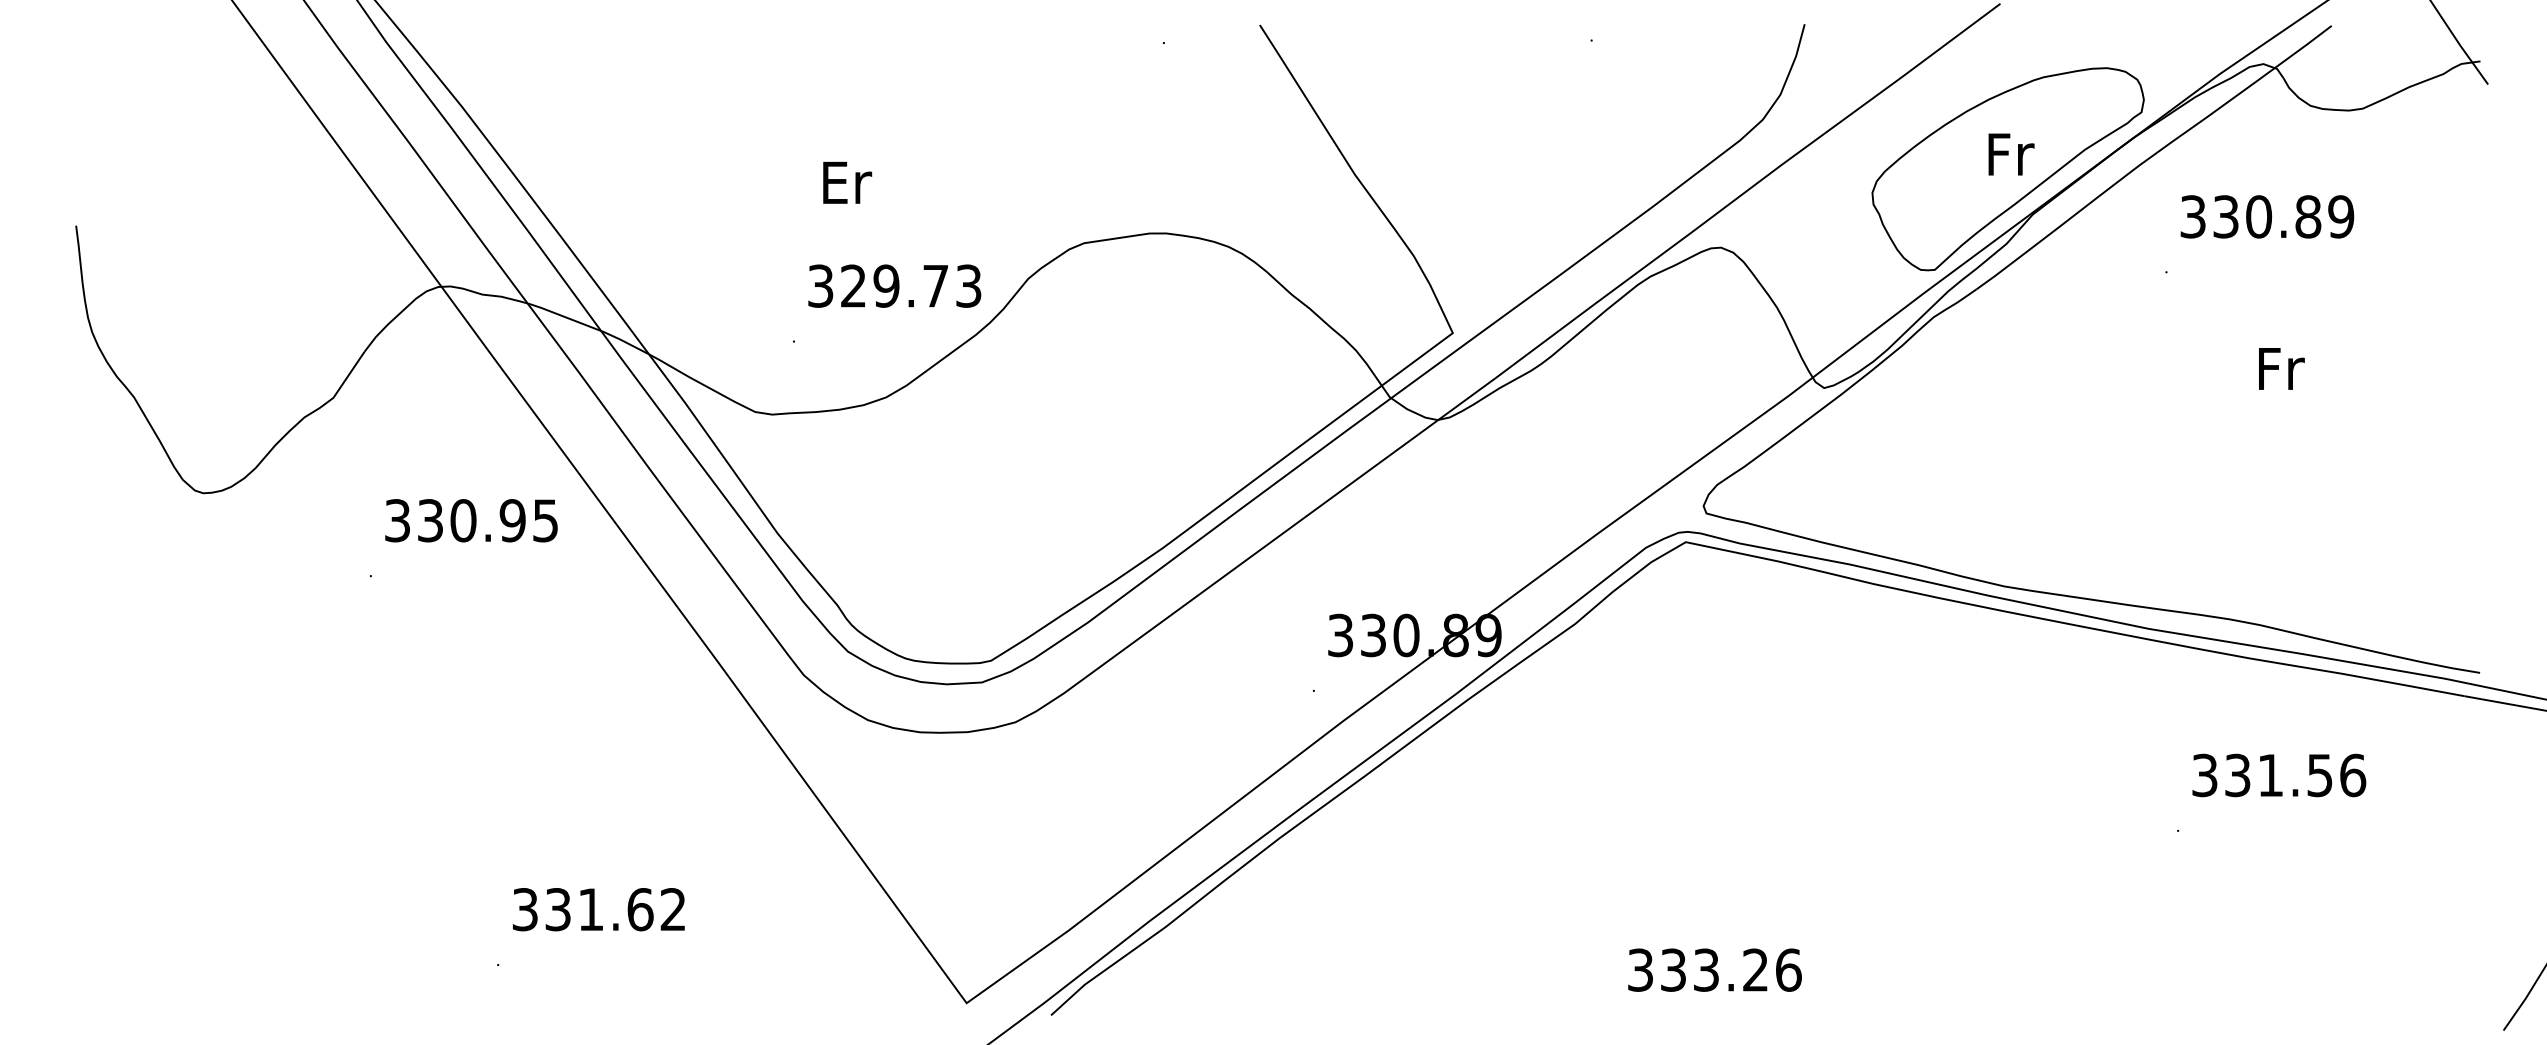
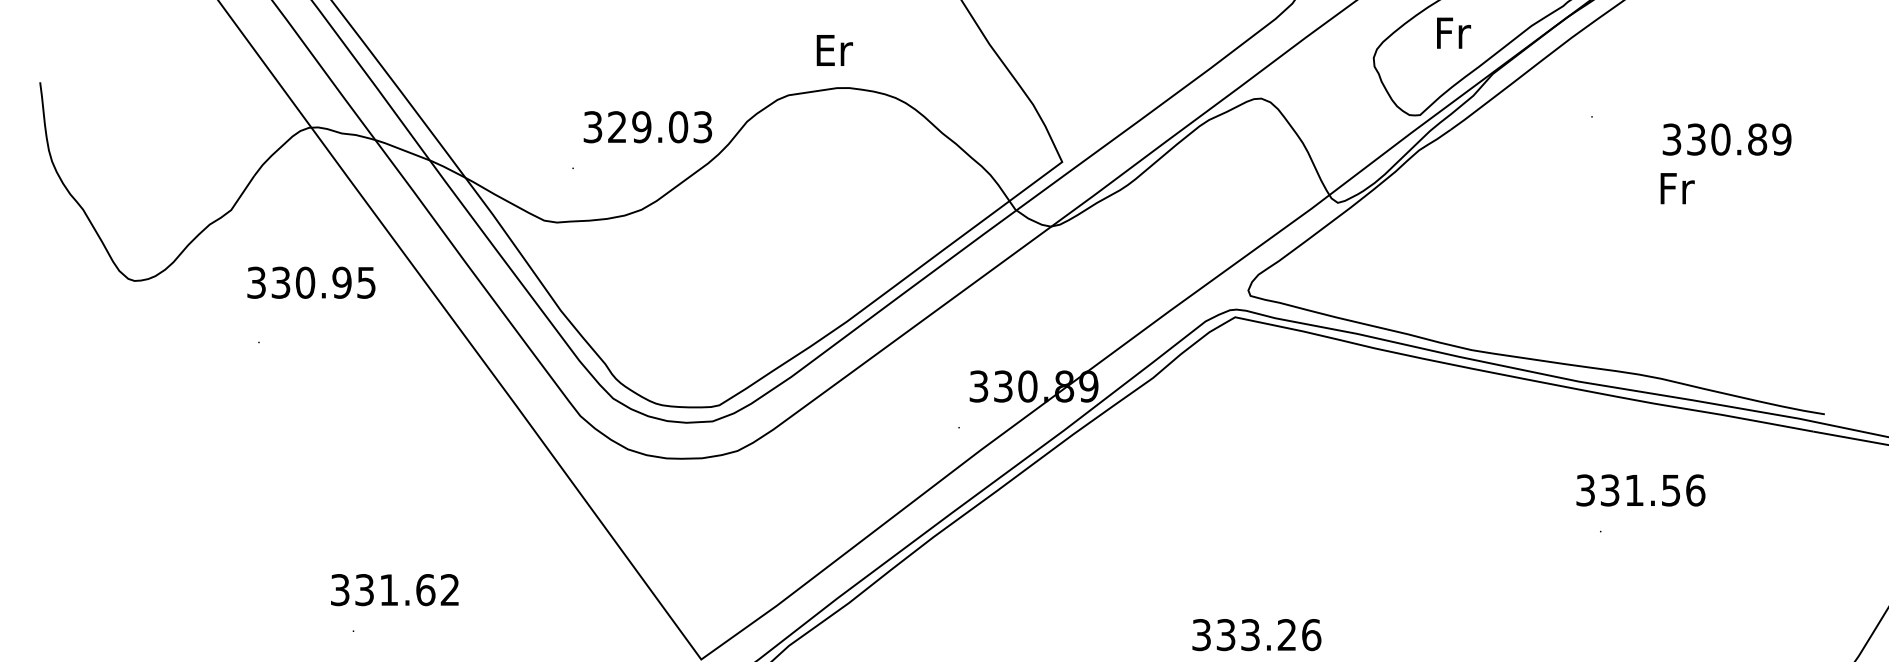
text: (2011, 154) -> (1453, 33), moved
text: (847, 182) -> (834, 50), moved
text: (2267, 216) -> (1727, 139), moved
text: (935, 285) -> (678, 126), 329.73 -> 329.03
text: (471, 520) -> (311, 282), moved
text: (2279, 775) -> (1641, 490), moved
text: (598, 909) -> (394, 589), moved

